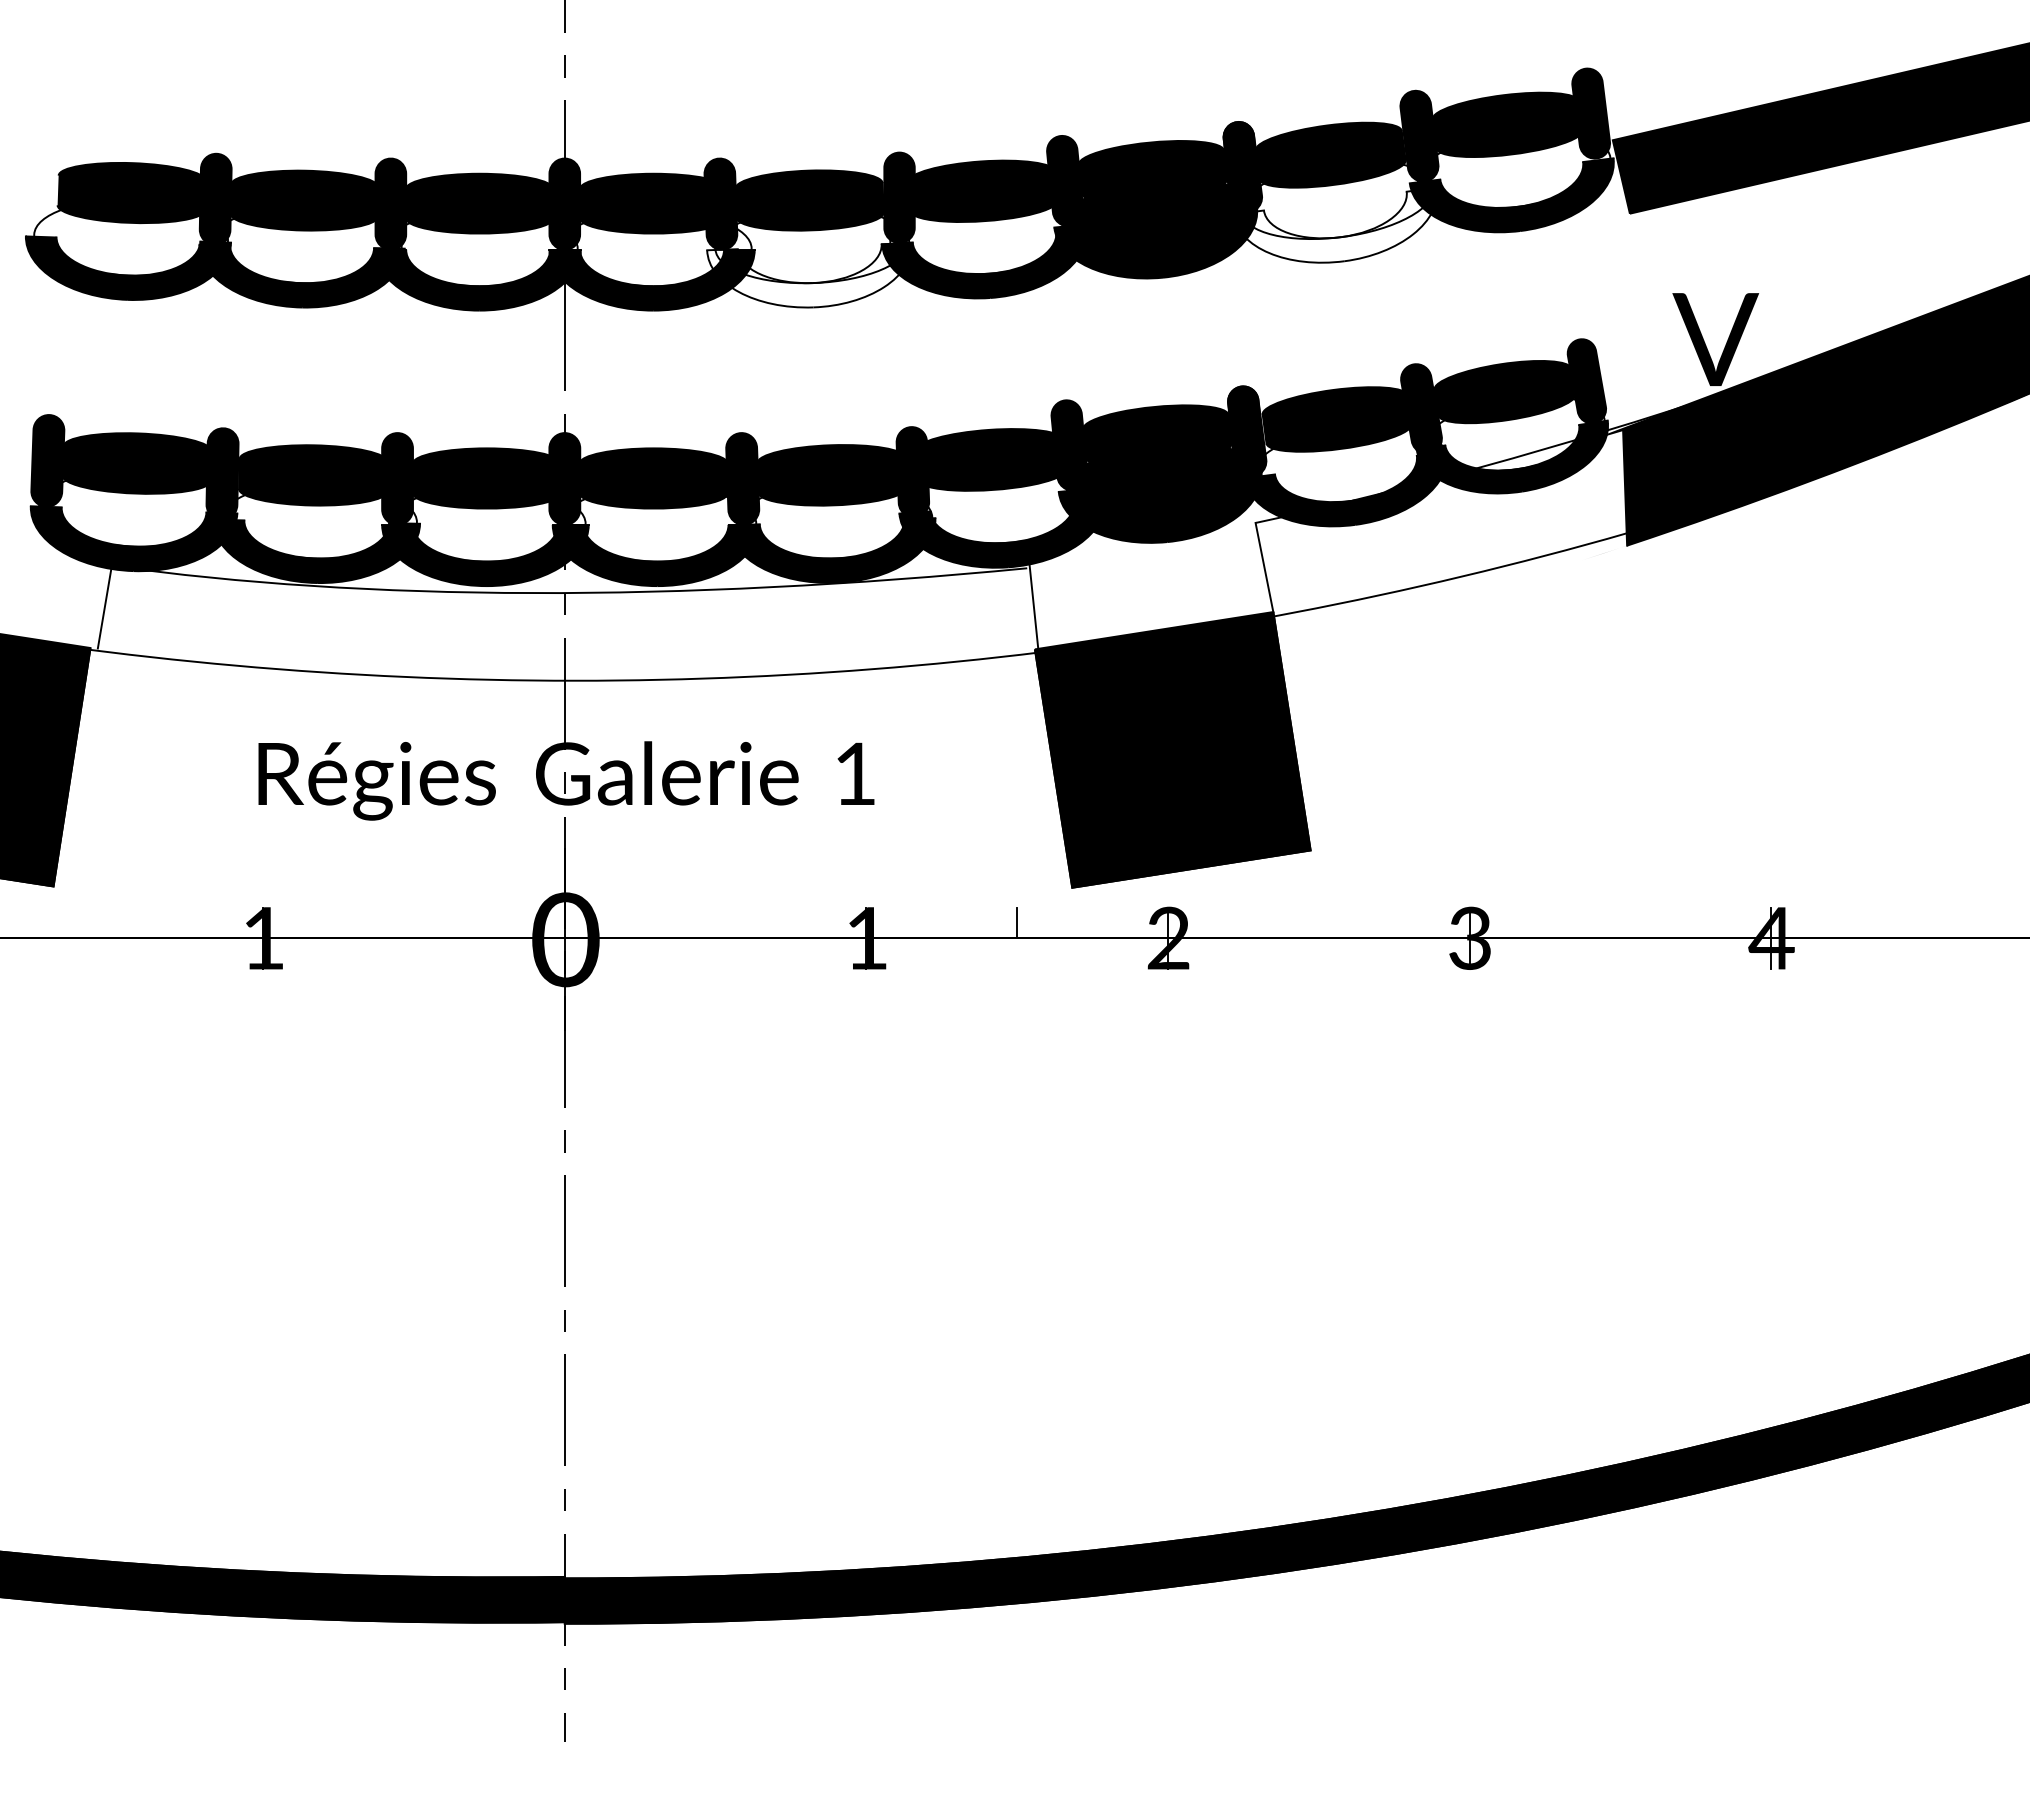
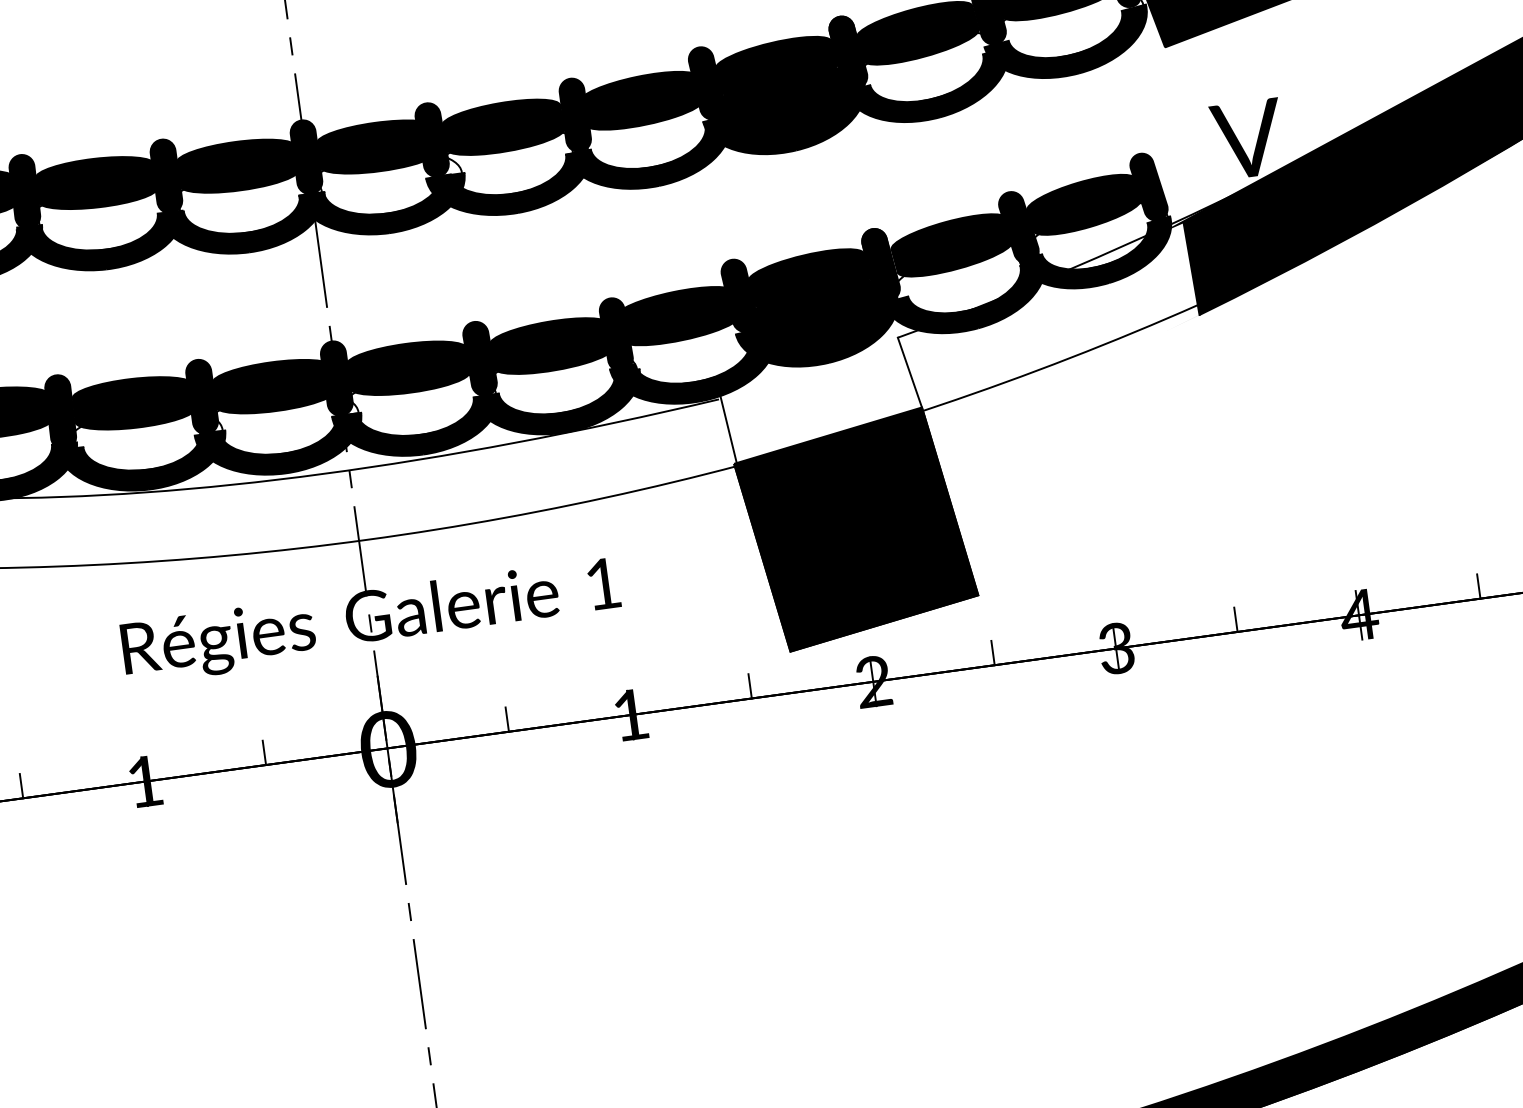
fill: (1335, 224) -> (929, 88), added
fill: (809, 275) -> (511, 187), added
line: (112, 923) -> (21, 786), added
line: (414, 923) -> (264, 752), added
line: (715, 923) -> (507, 719), added
line: (1318, 923) -> (992, 653), added
line: (1620, 923) -> (1235, 619), added
line: (1922, 923) -> (1479, 586), added

